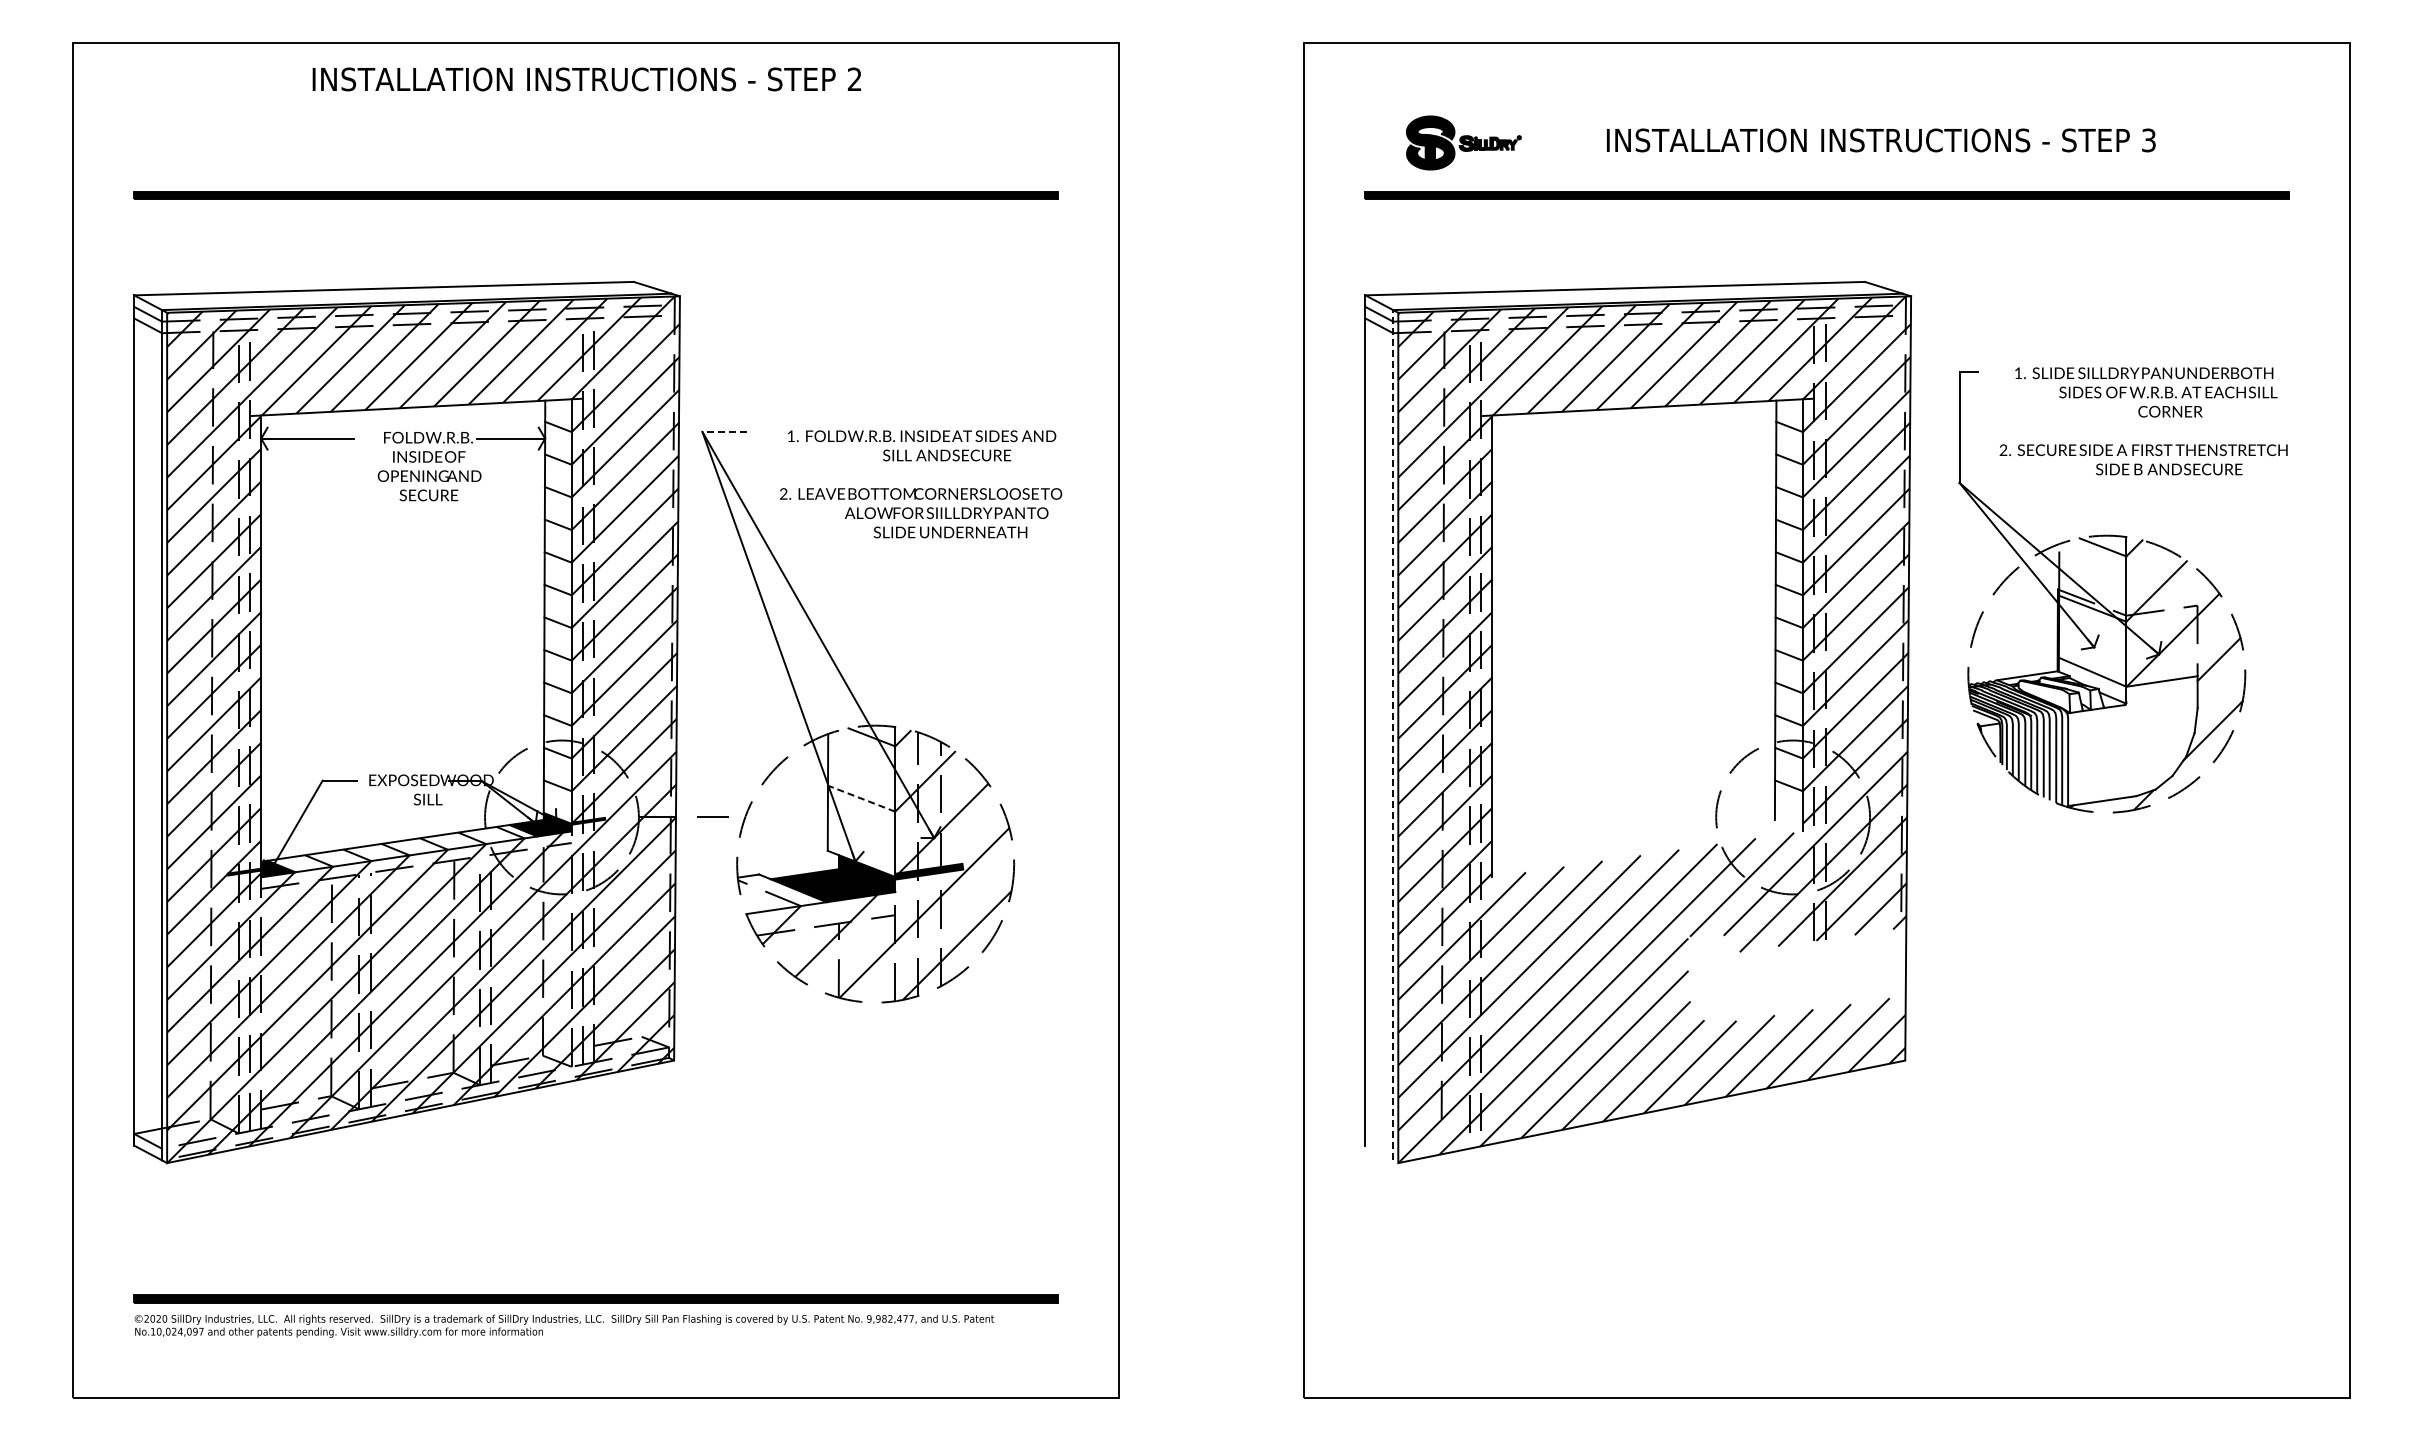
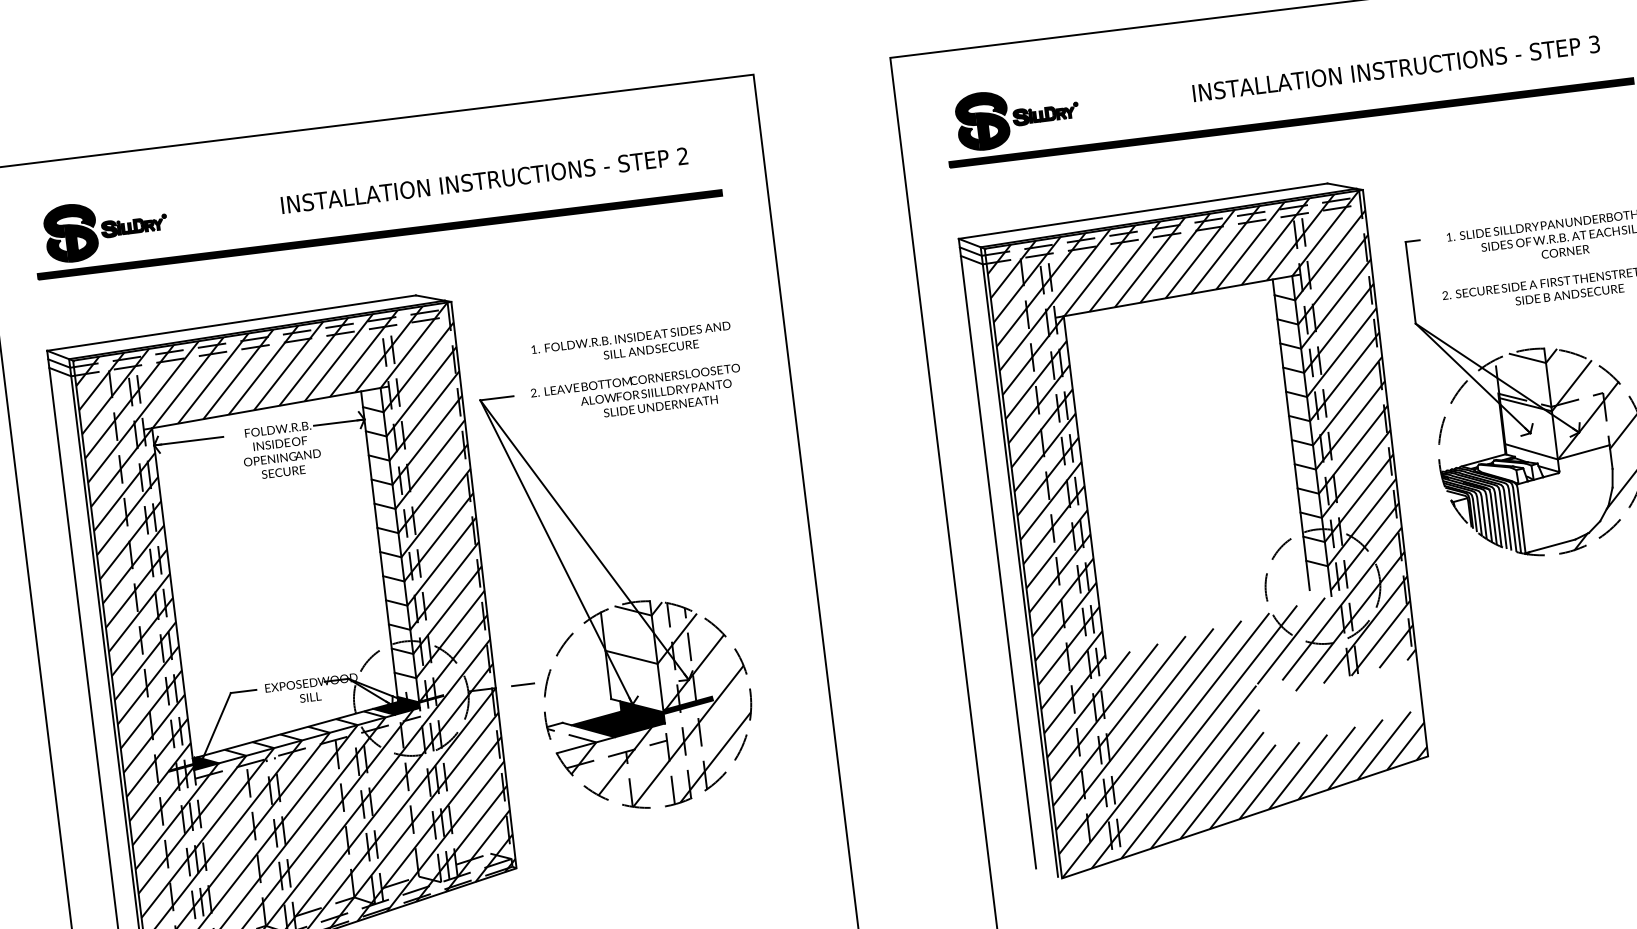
text: (586, 79) -> (484, 180), moved
text: (1881, 140) -> (1396, 68), moved
part: (232, 142) -> (106, 228), added
part: (1463, 142) -> (1017, 116), size x1.43
line: (724, 432) -> (496, 398), dashed -> solid
text: (920, 484) -> (634, 373), moved
line: (1393, 734) -> (1019, 561), dashed -> solid
line: (861, 798) -> (631, 657), dashed -> solid

